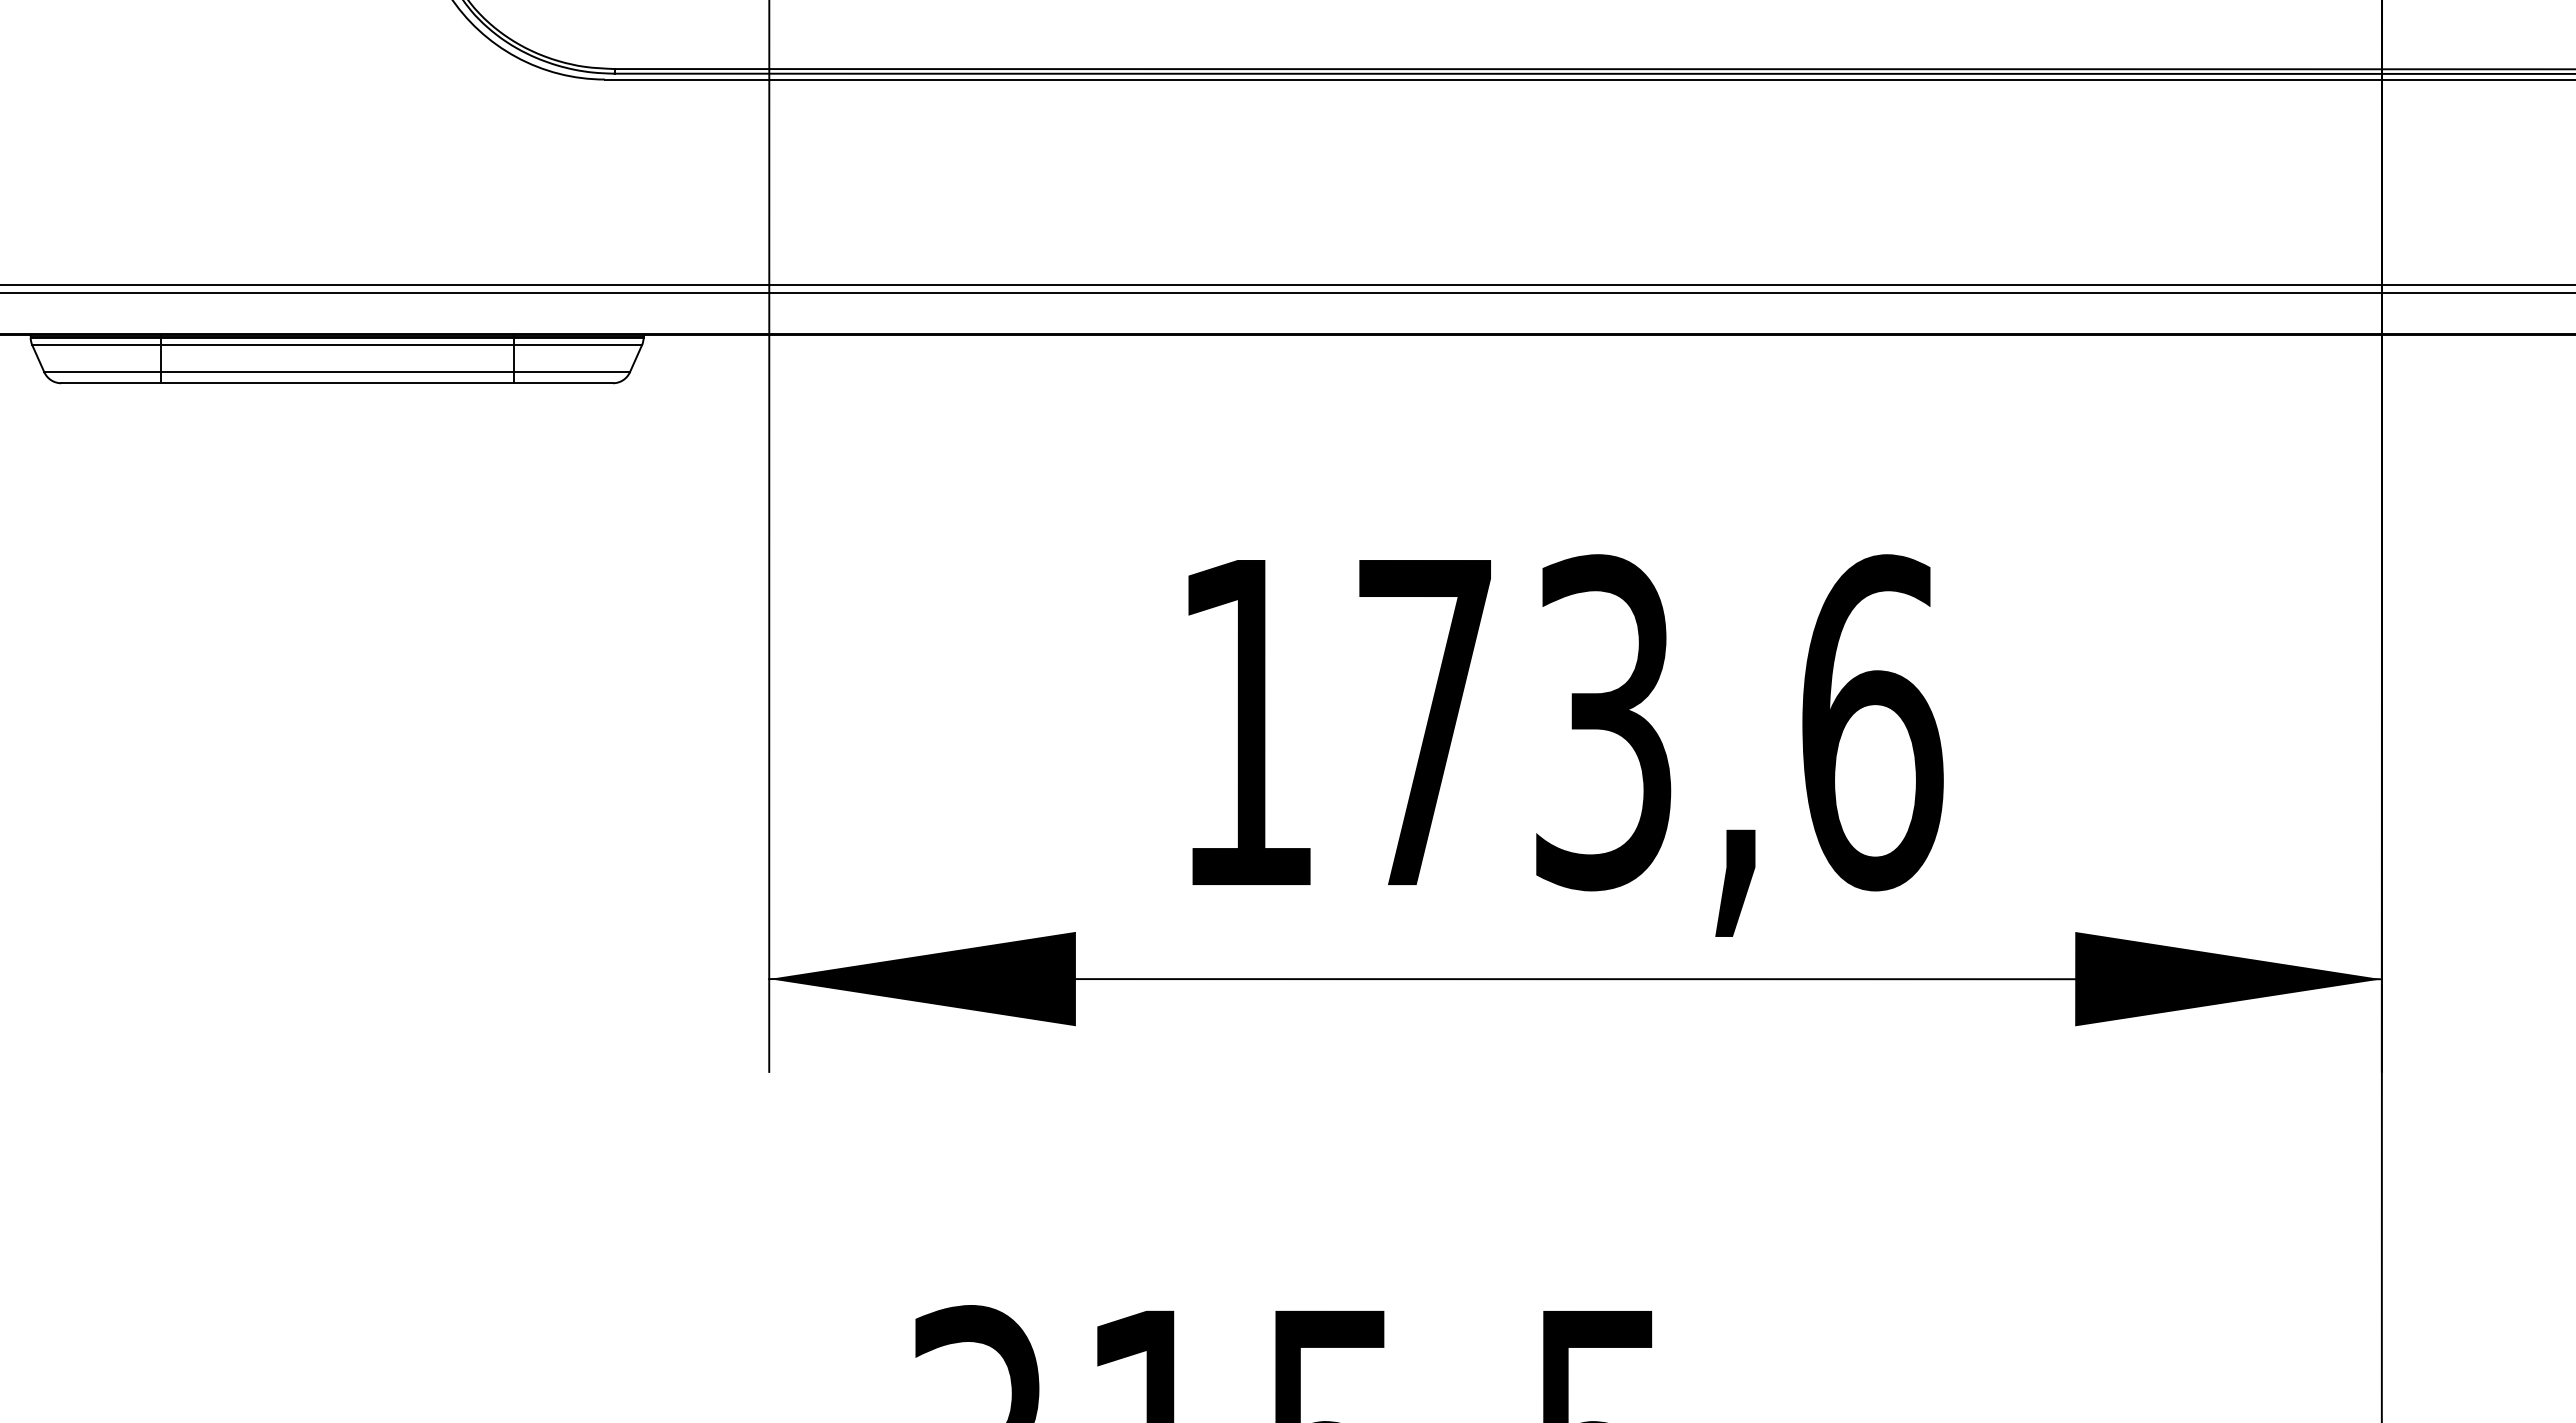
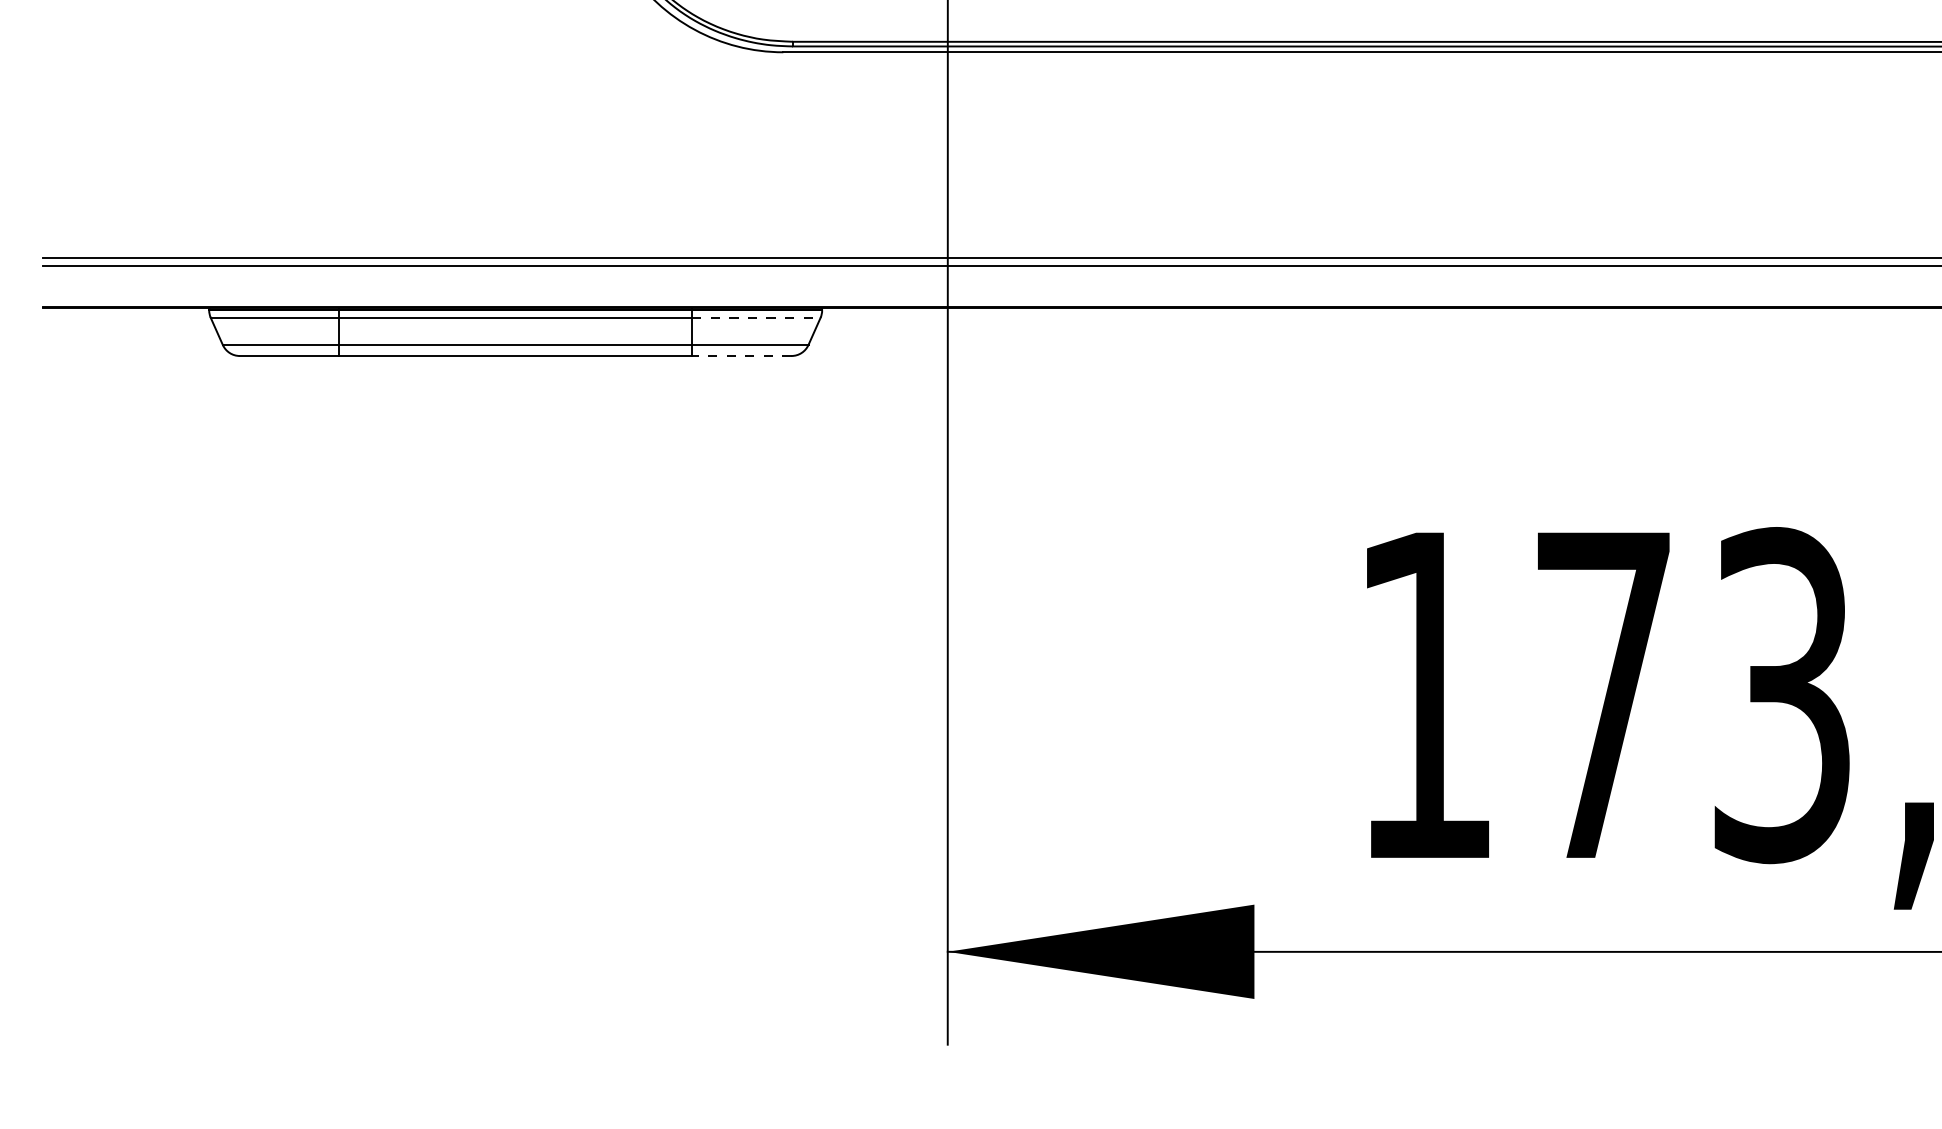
line: (578, 345) -> (757, 318), solid -> dashed
line: (563, 383) -> (742, 356), solid -> dashed

